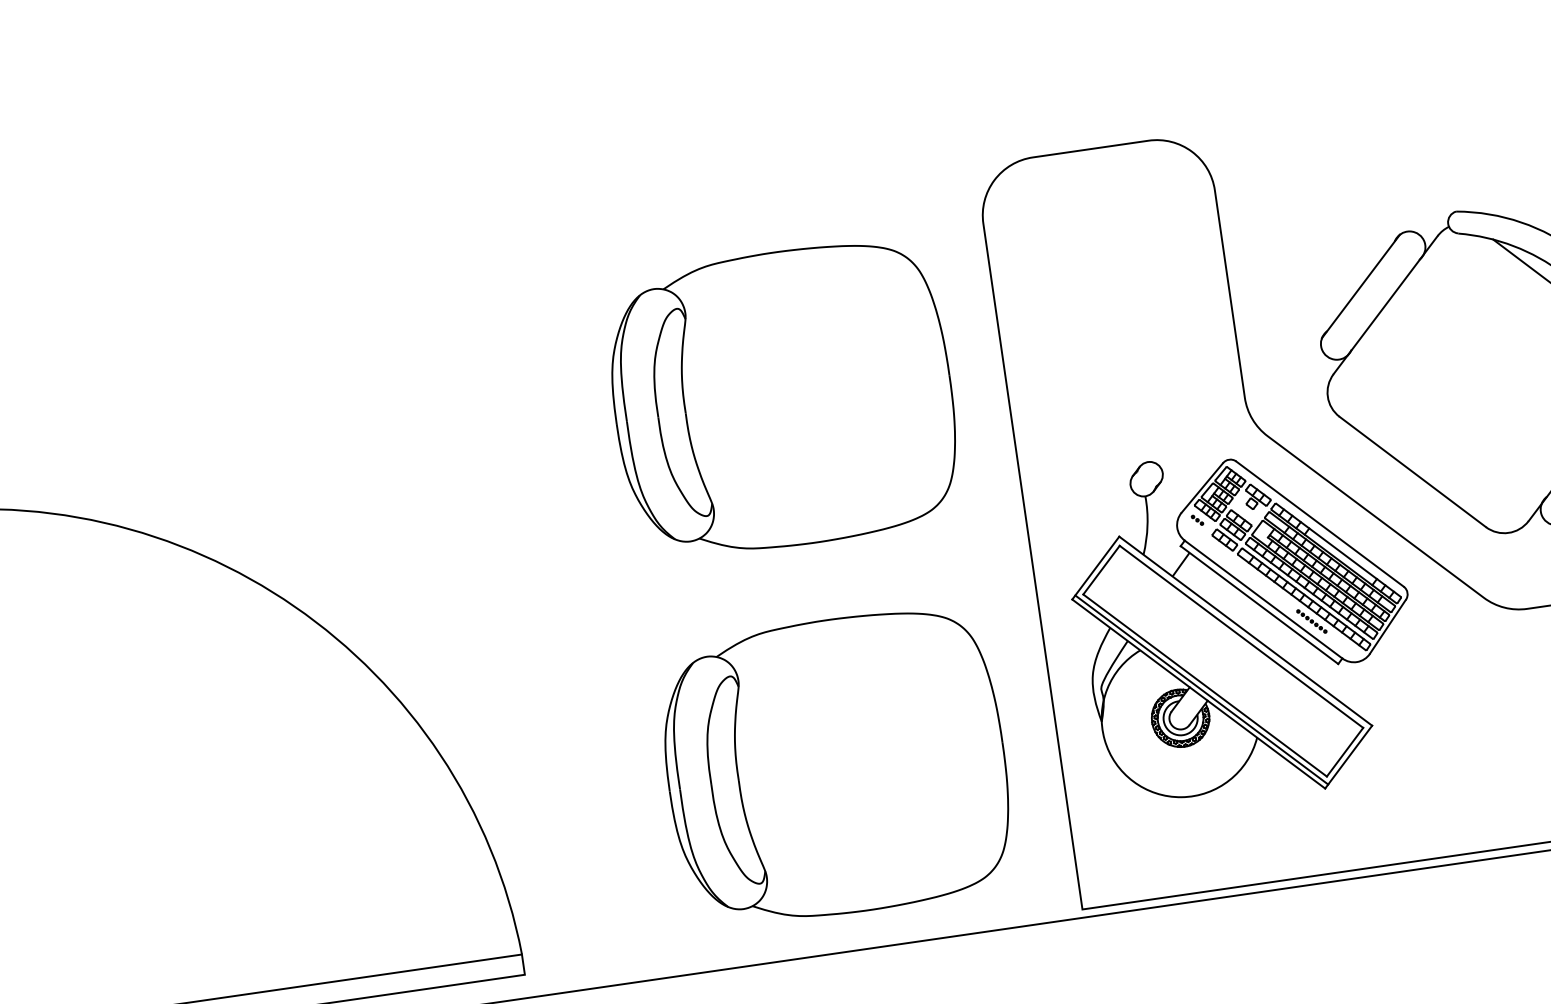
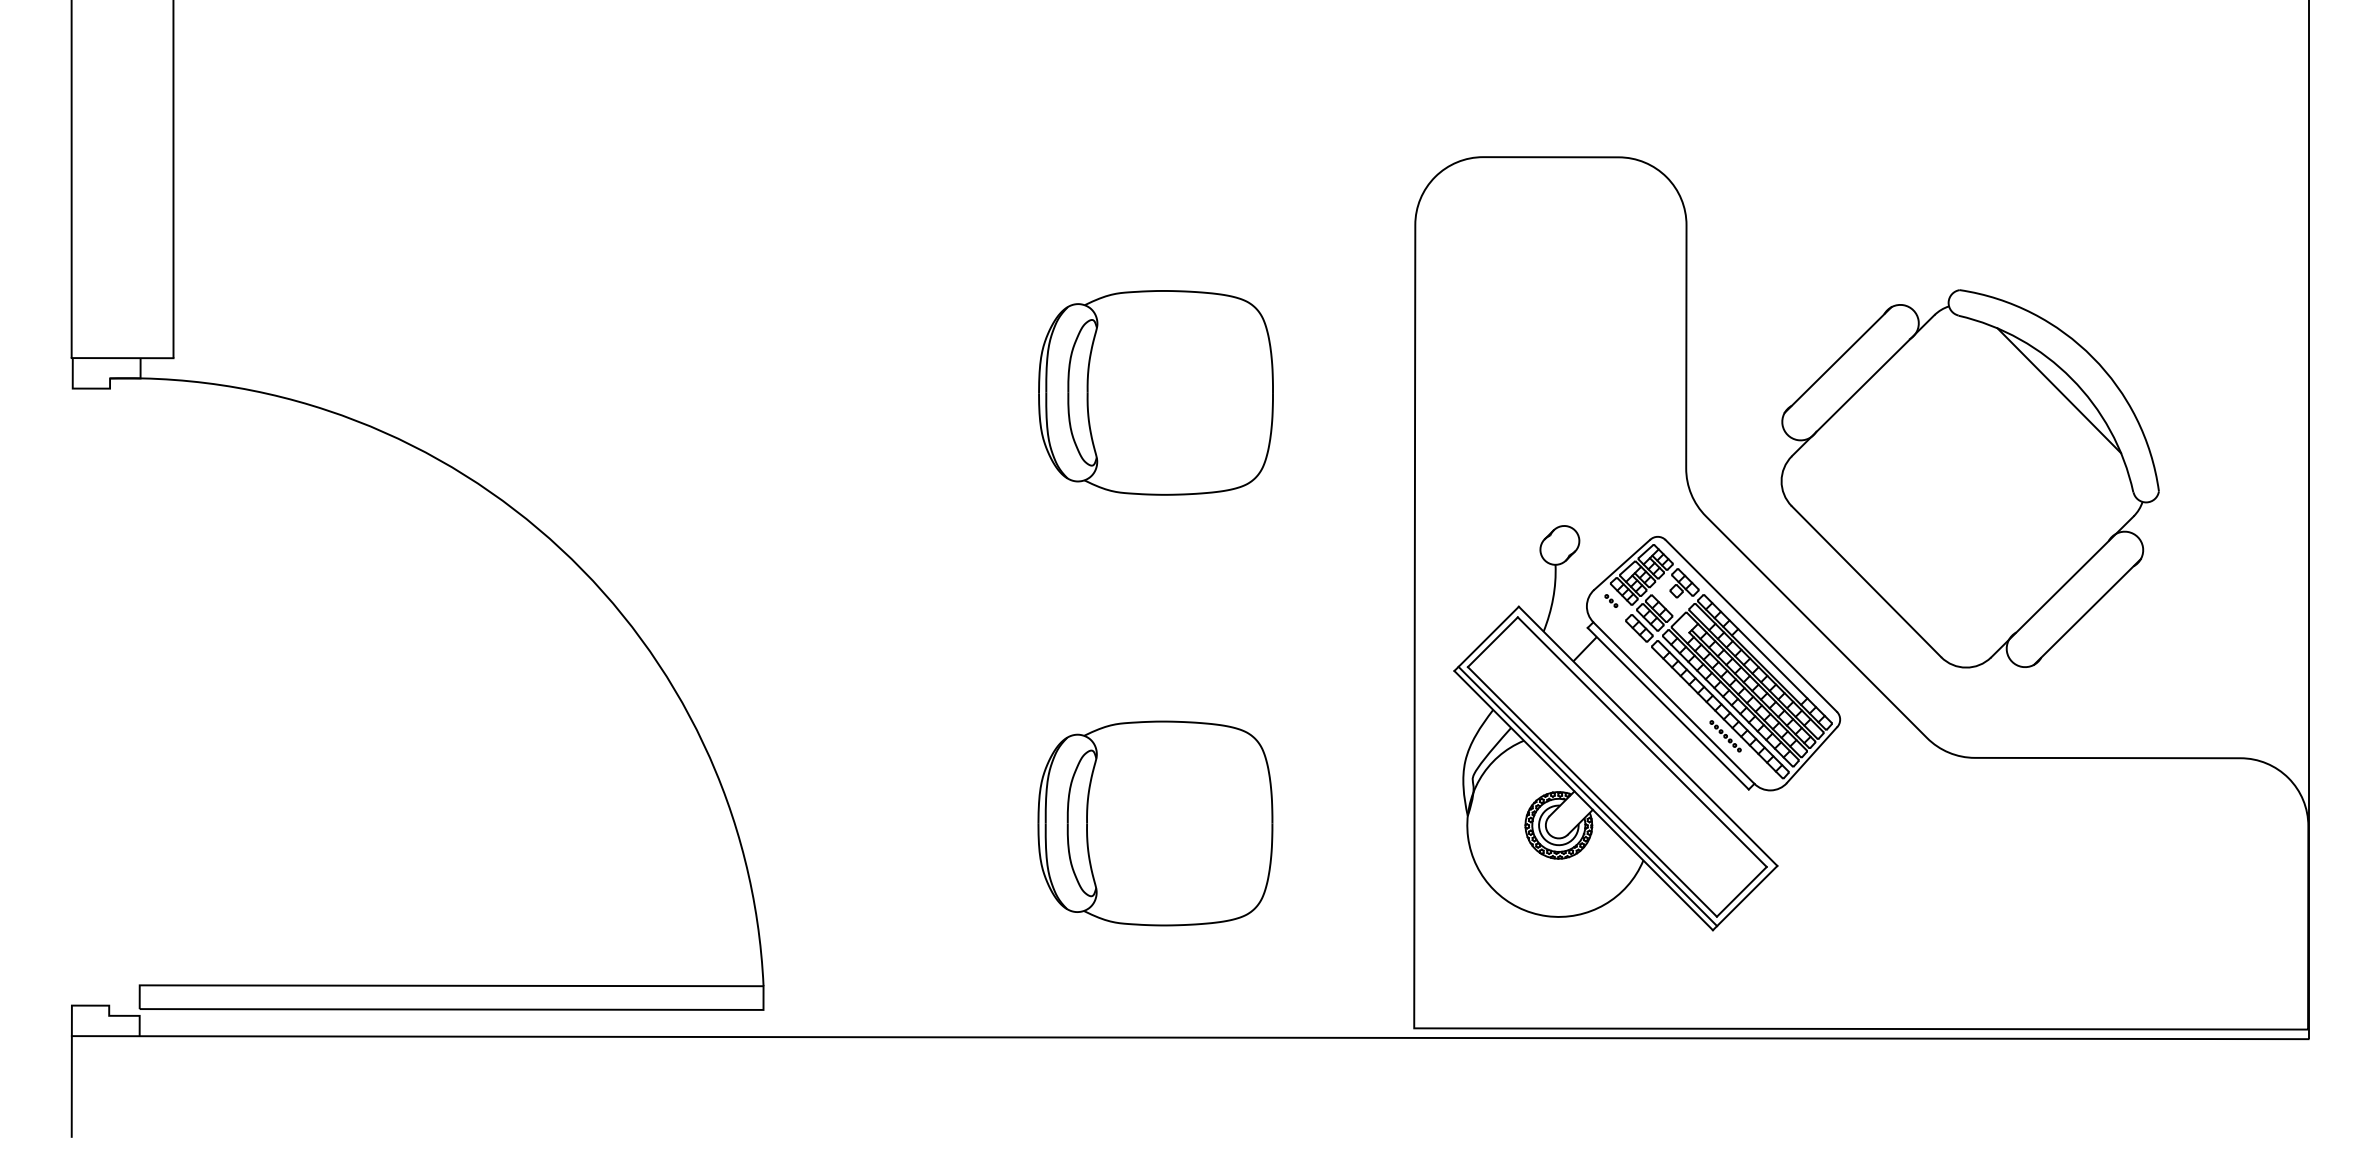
part: (782, 399) -> (1155, 392), size x0.6
part: (836, 766) -> (1155, 823), size x0.6

